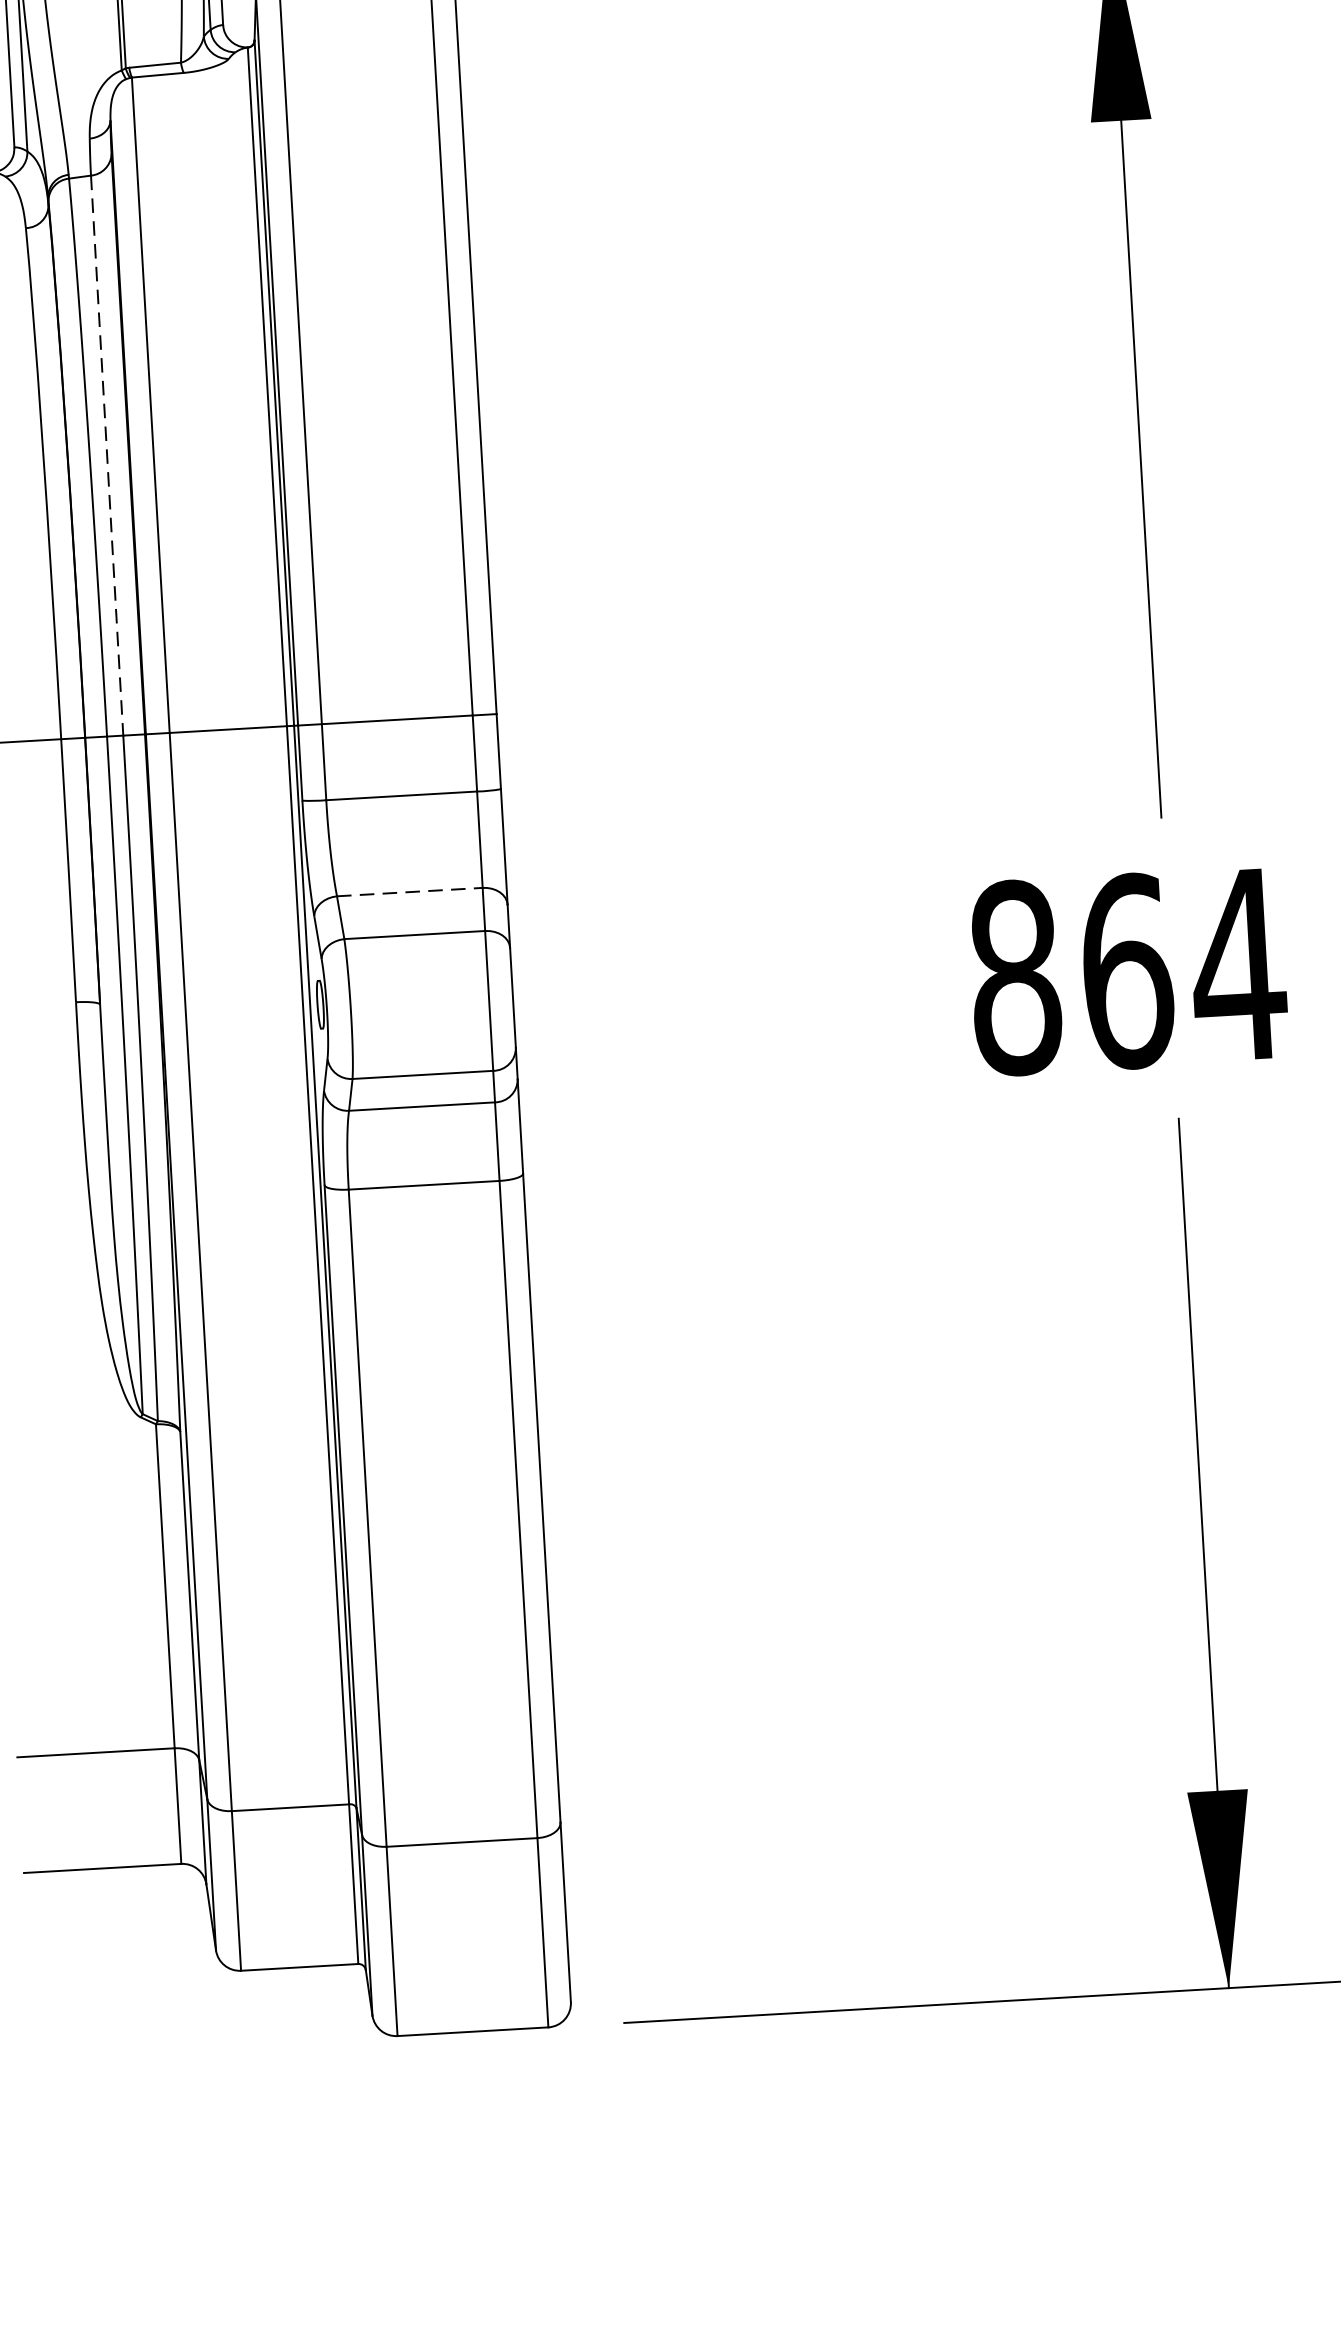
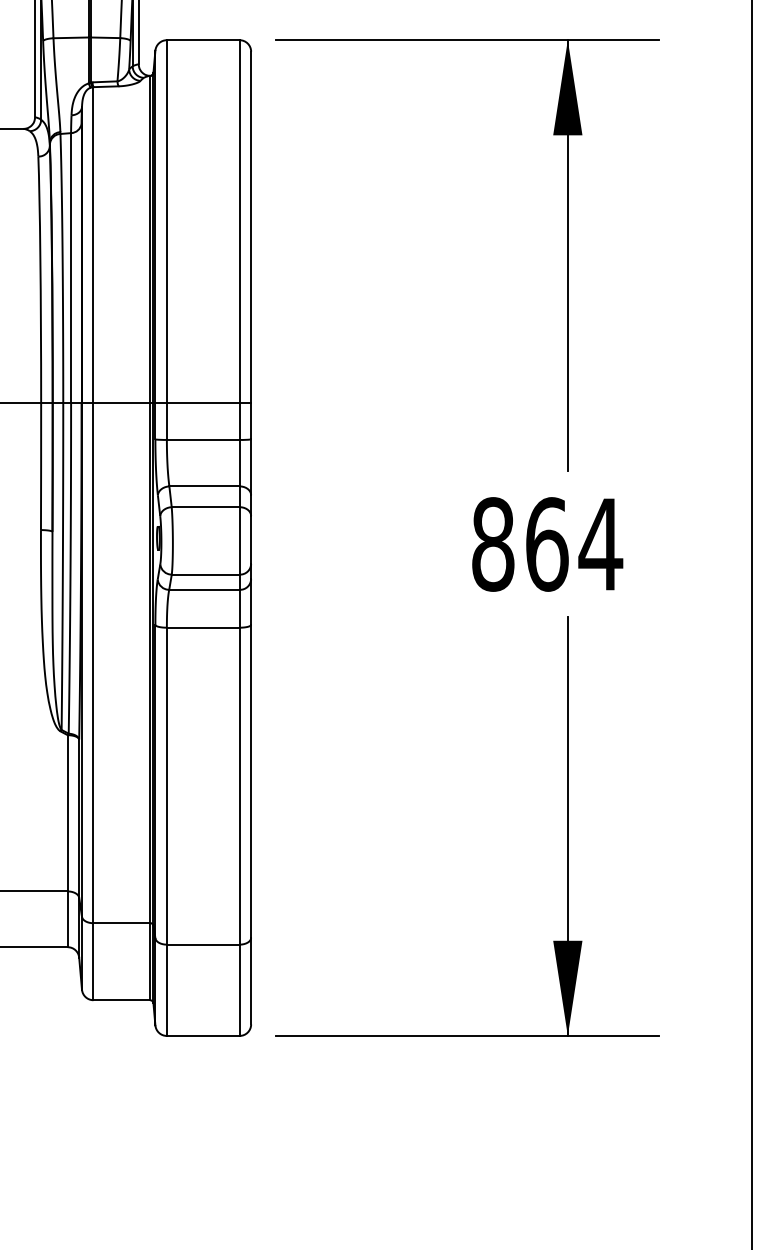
line: (108, 456) -> (71, 268), dashed -> solid
line: (411, 892) -> (205, 486), dashed -> solid

